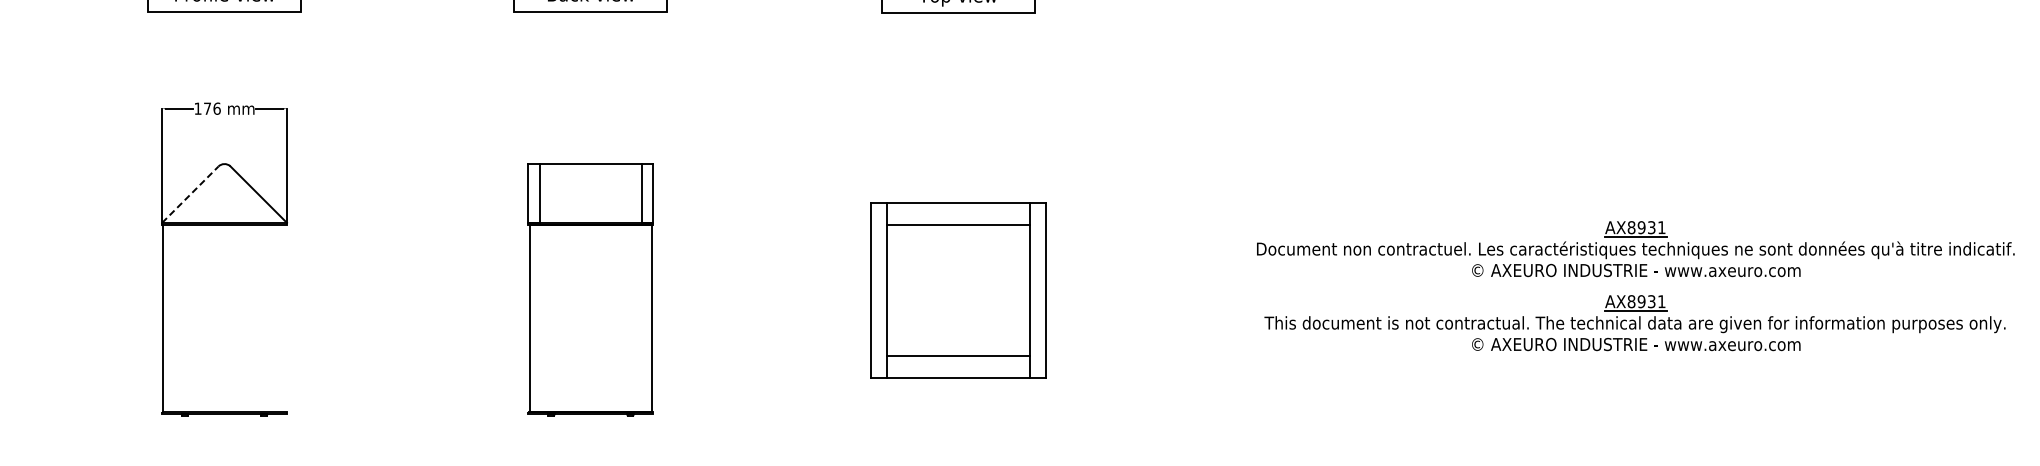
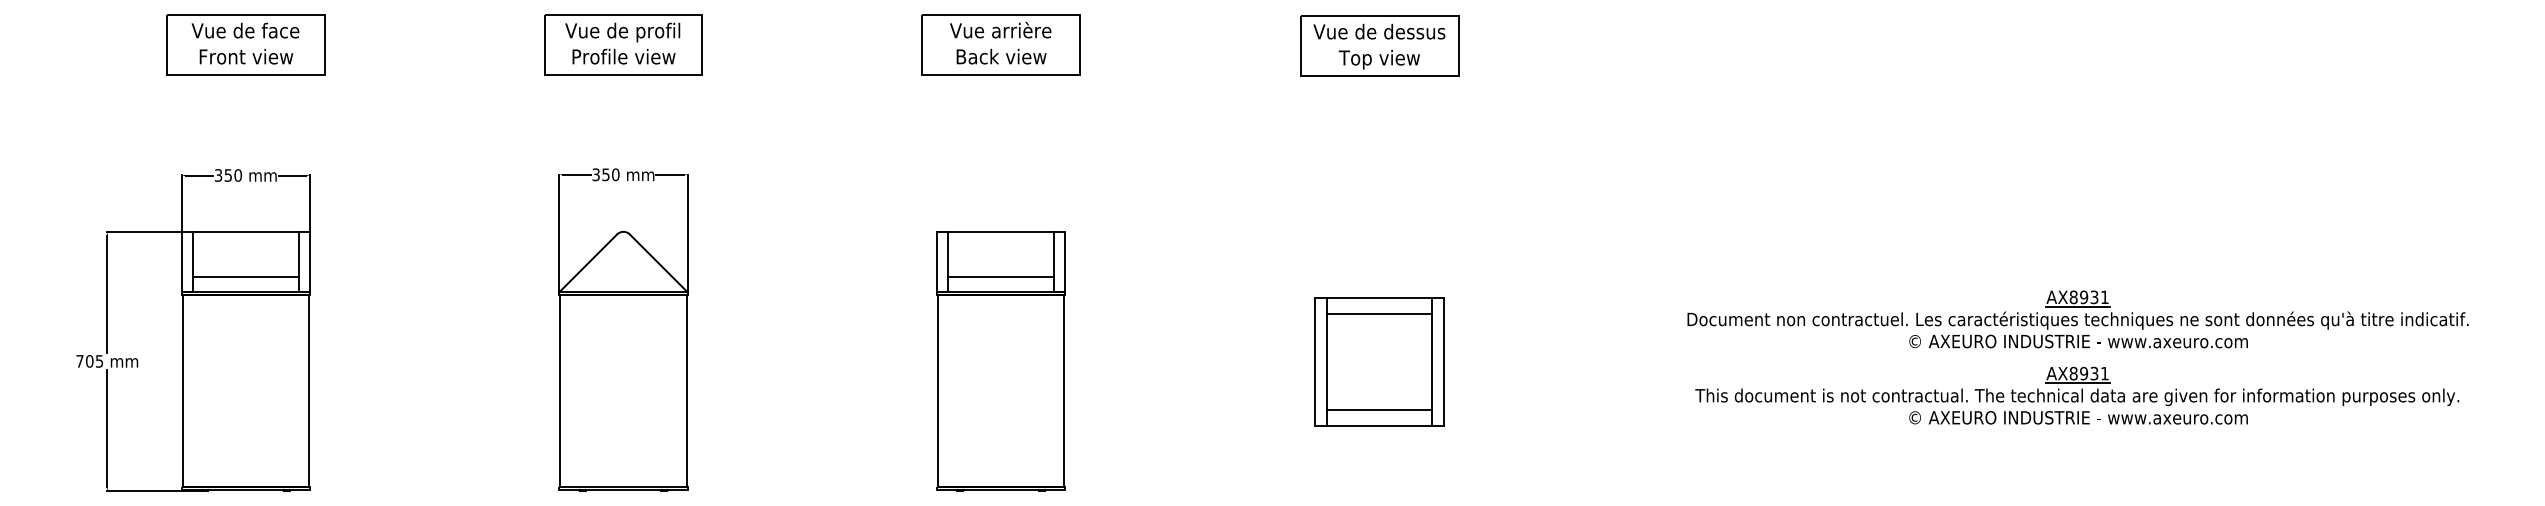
text: (207, 108) -> (605, 174), 176 -> 350
line: (190, 194) -> (588, 263), dashed -> solid
line: (590, 207) -> (1000, 276), added
part: (958, 289) -> (1379, 361), size x0.71
line: (285, 318) -> (686, 391), added

